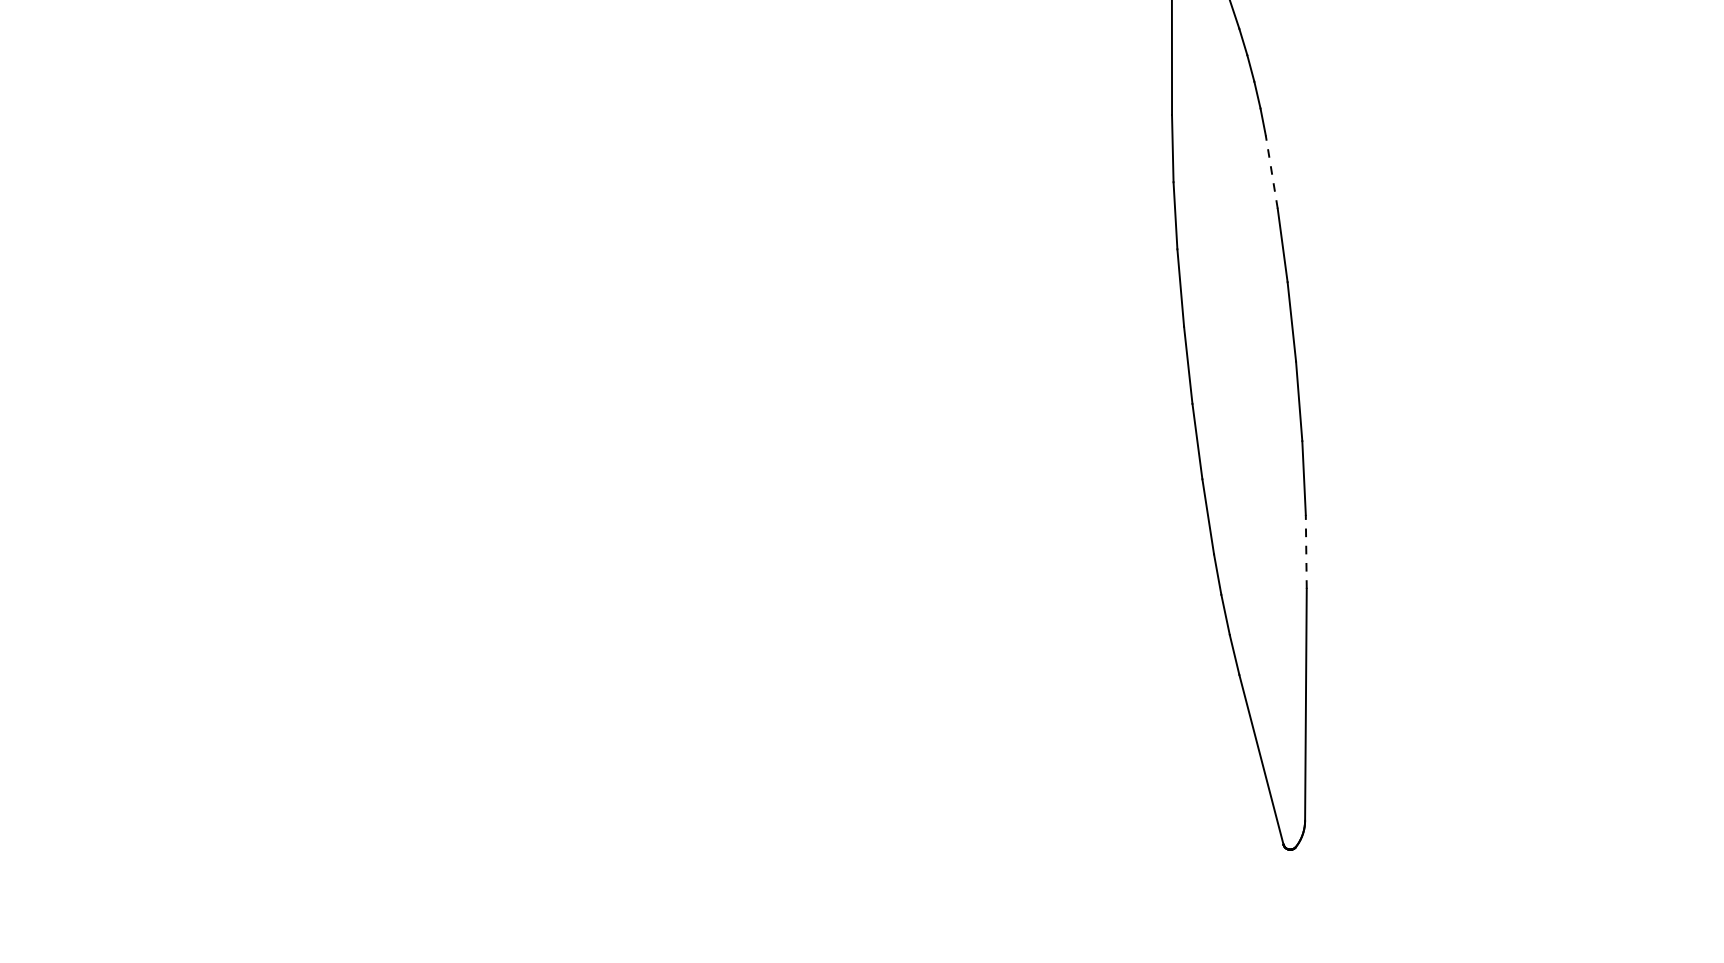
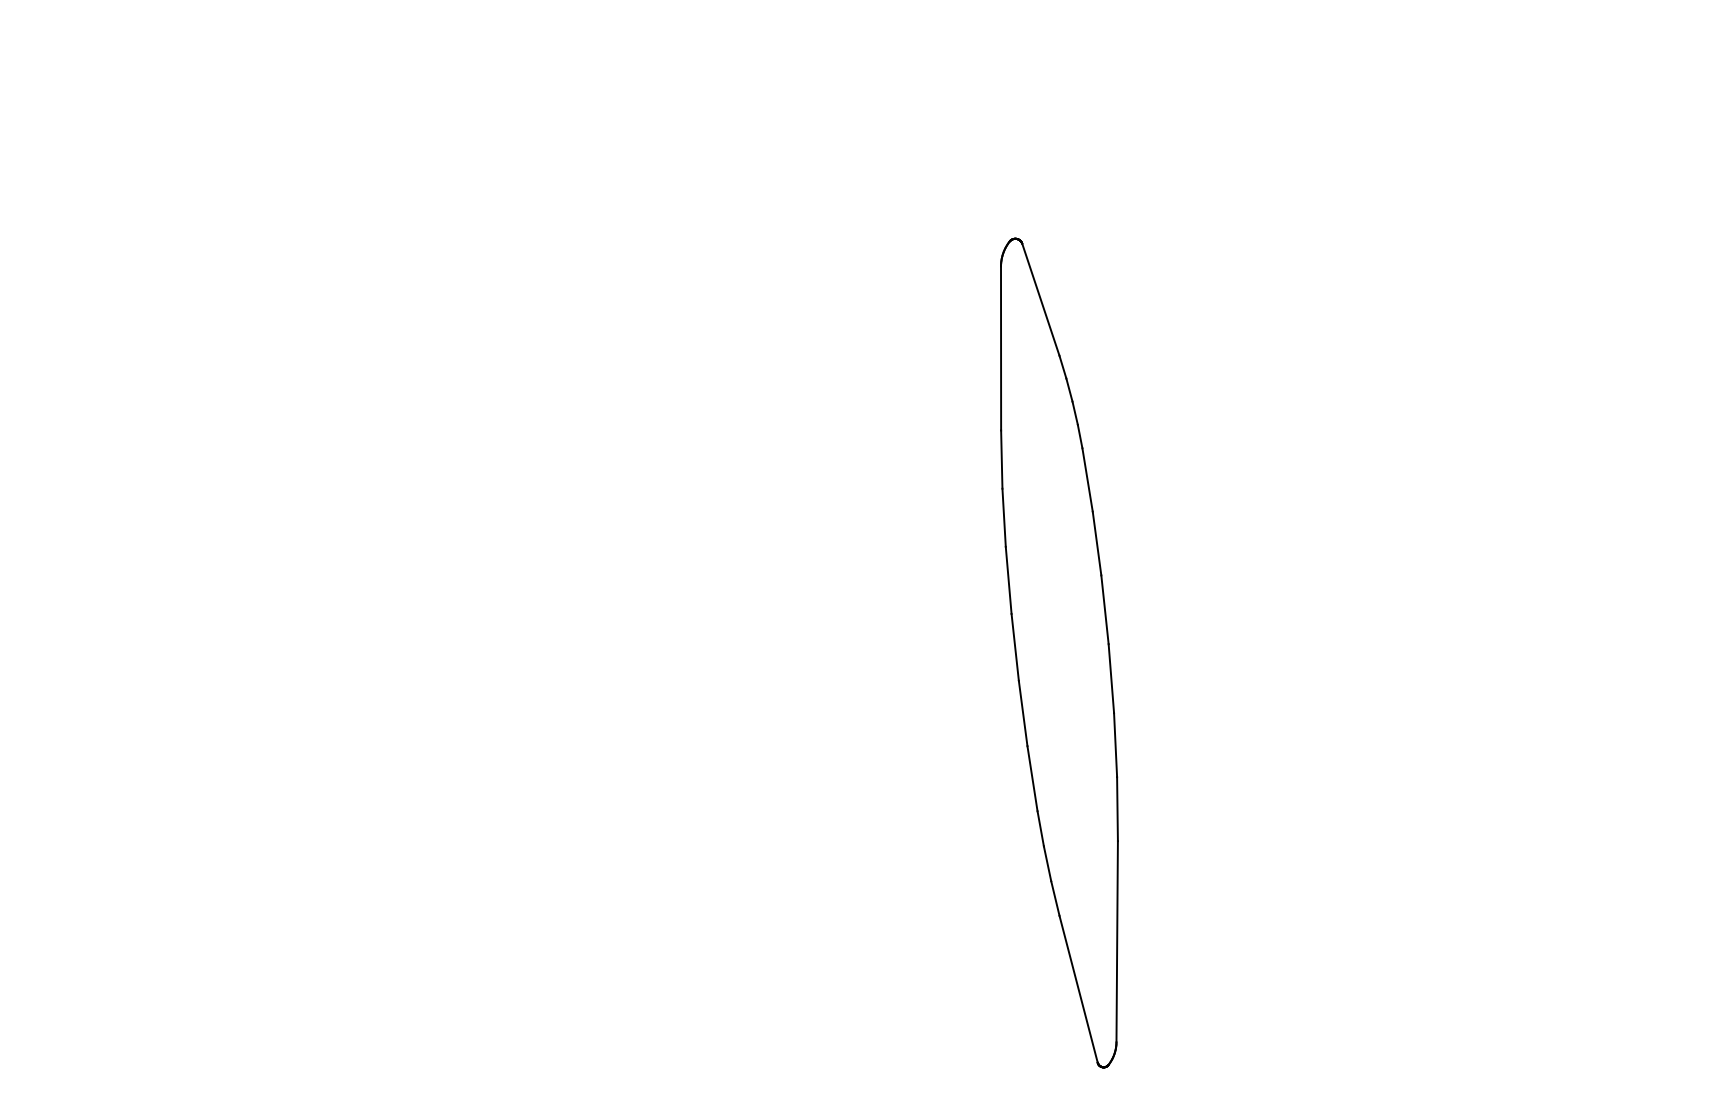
line: (1271, 171) -> (1087, 479), dashed -> solid
line: (1306, 551) -> (1117, 808), dashed -> solid

